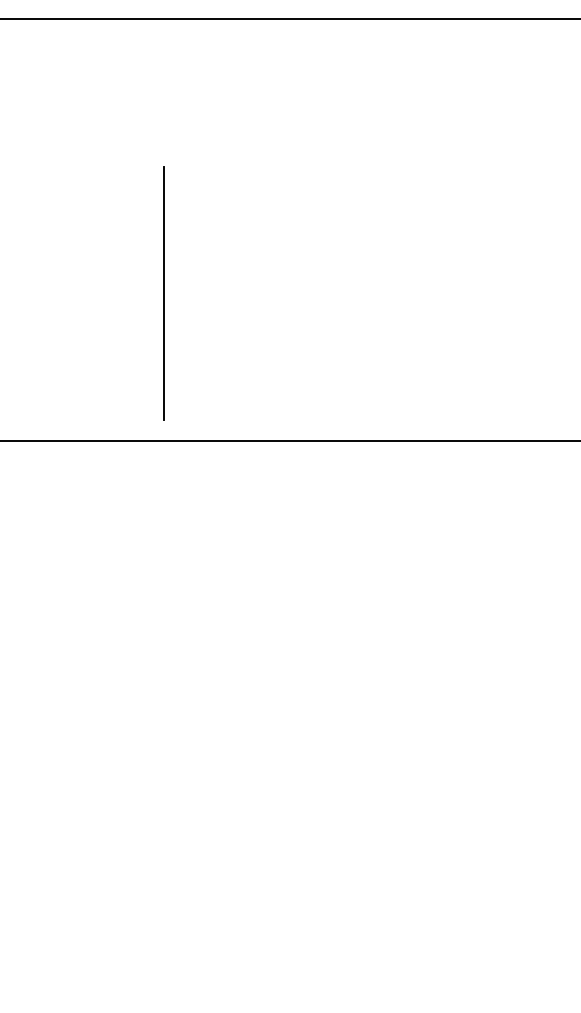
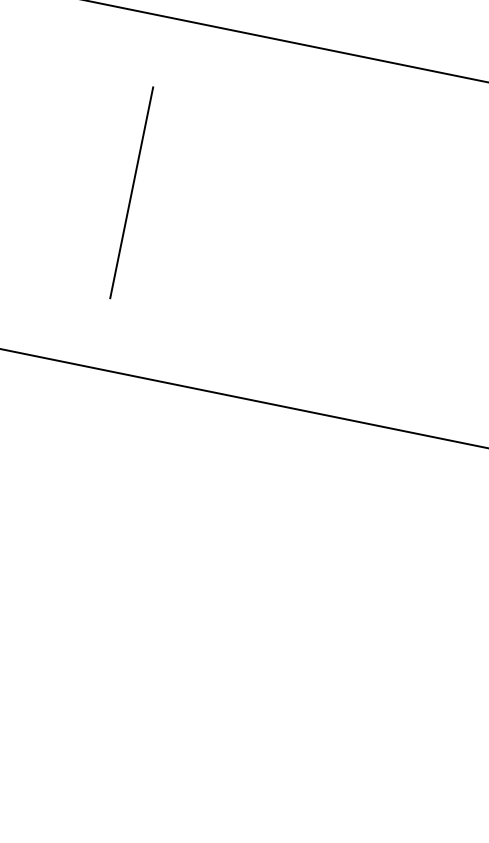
line: (163, 293) -> (131, 192), moved

